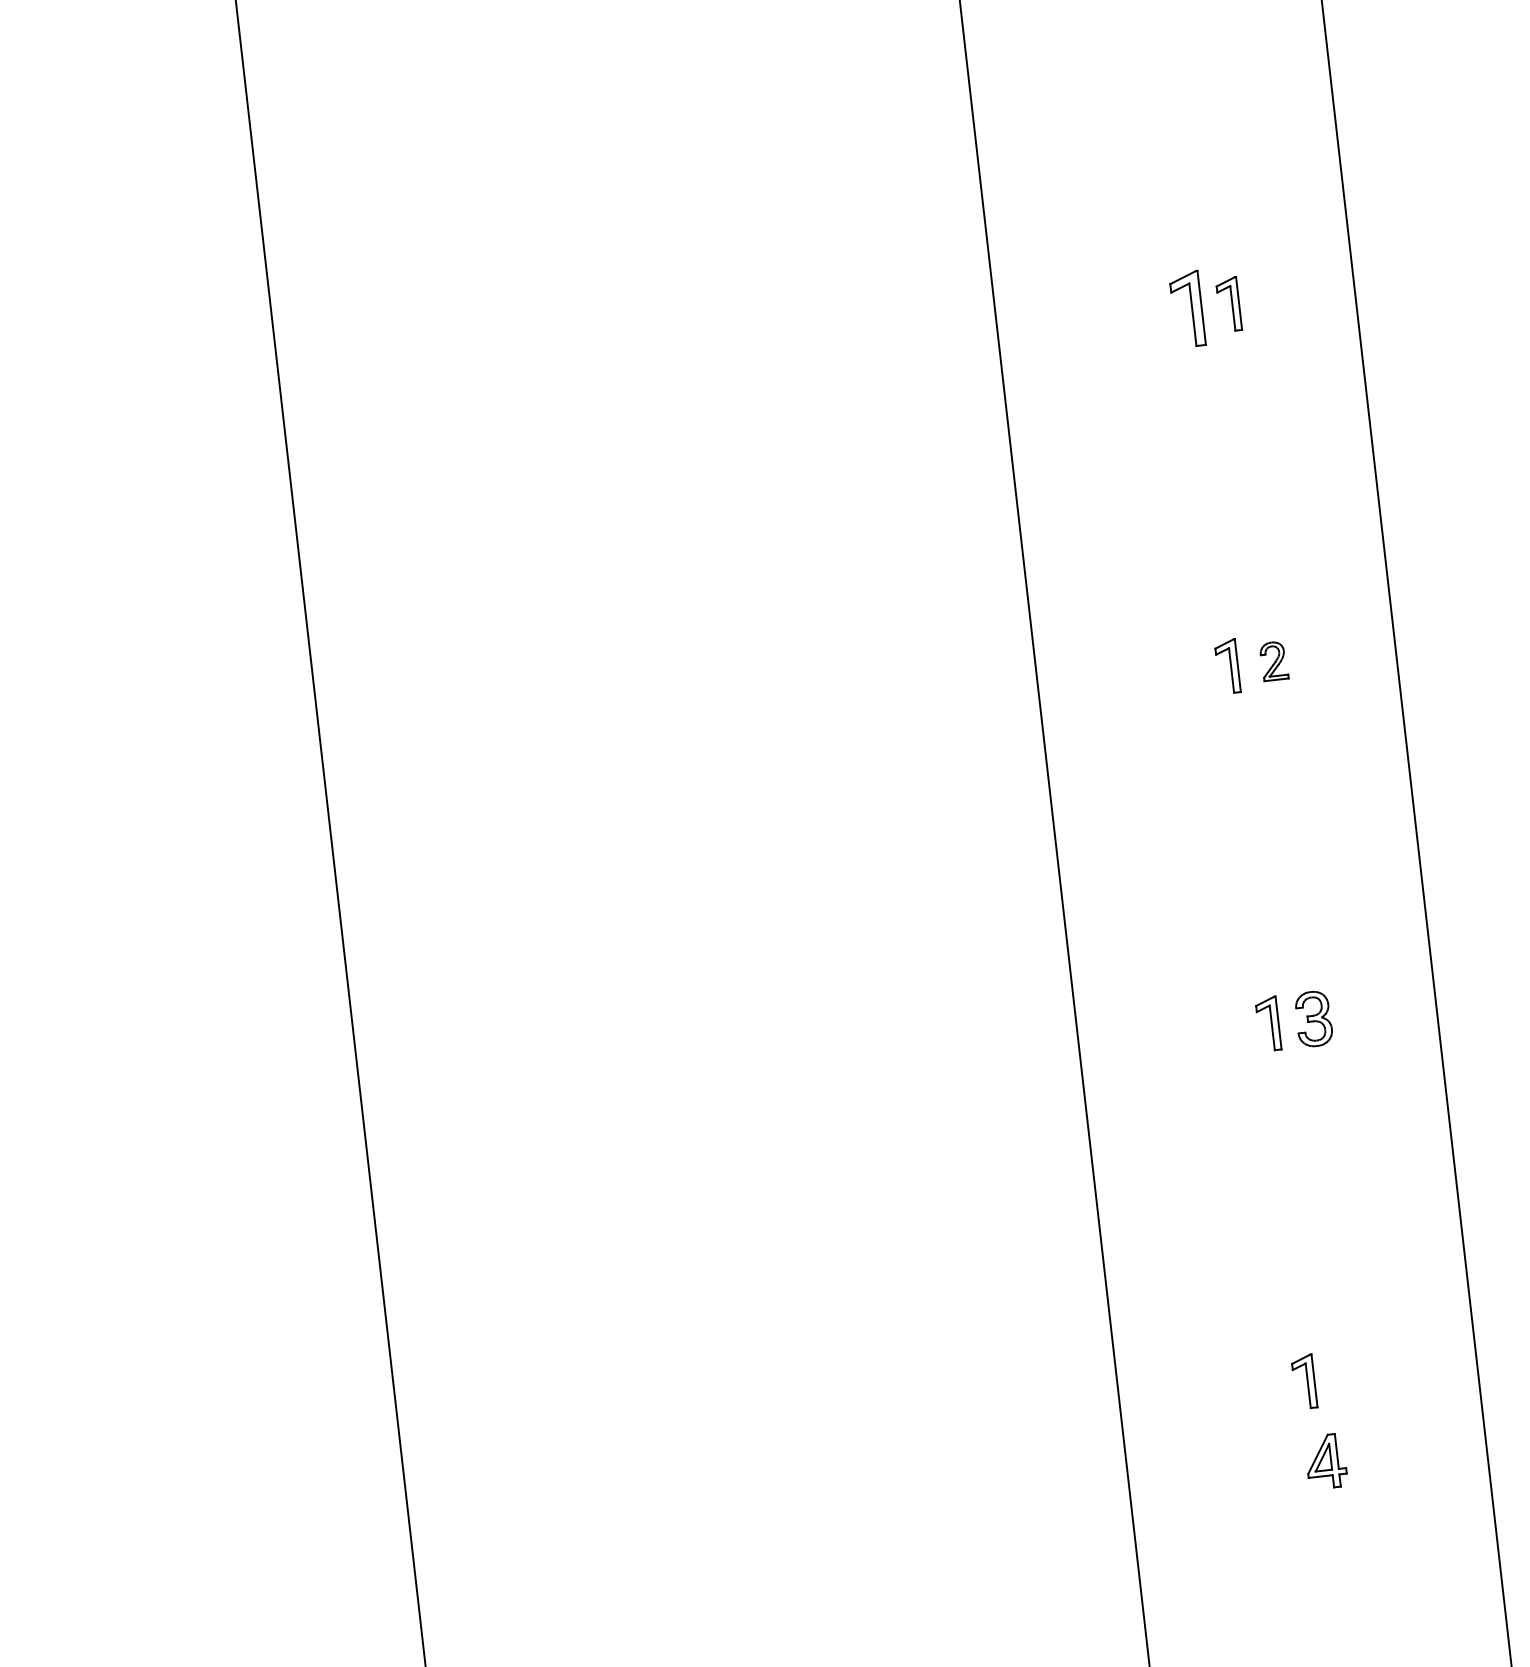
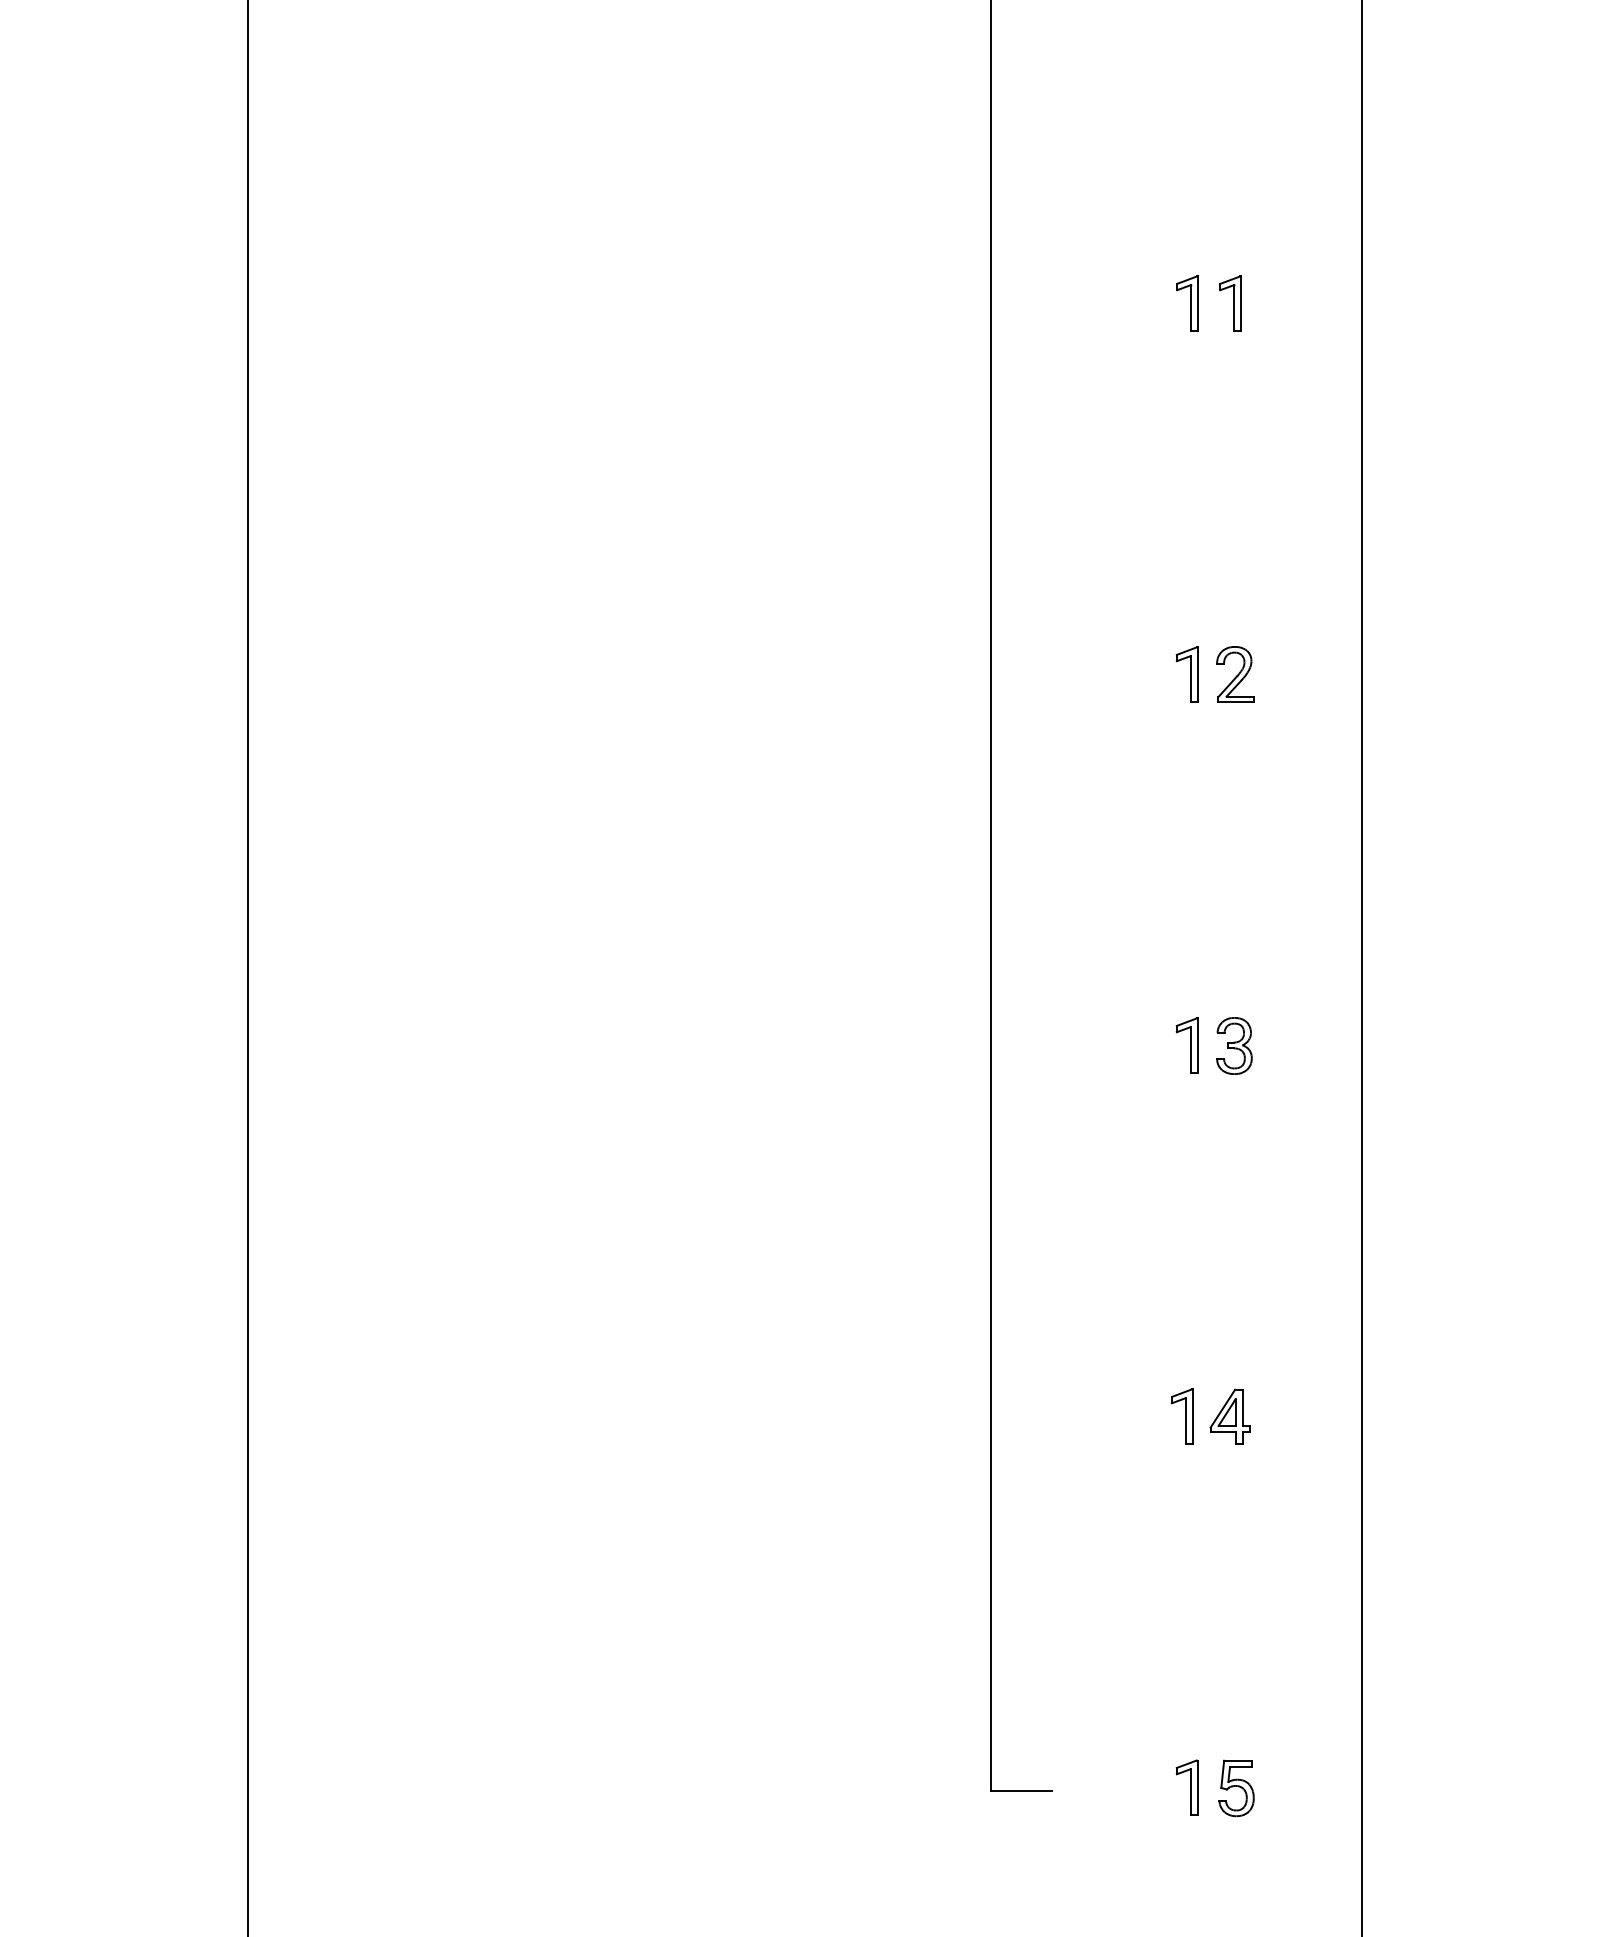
part: (1187, 309) -> (1187, 303), size x0.71
part: (1274, 661) -> (1235, 674), size x1.43
part: (1325, 1461) -> (1229, 1416), moved

